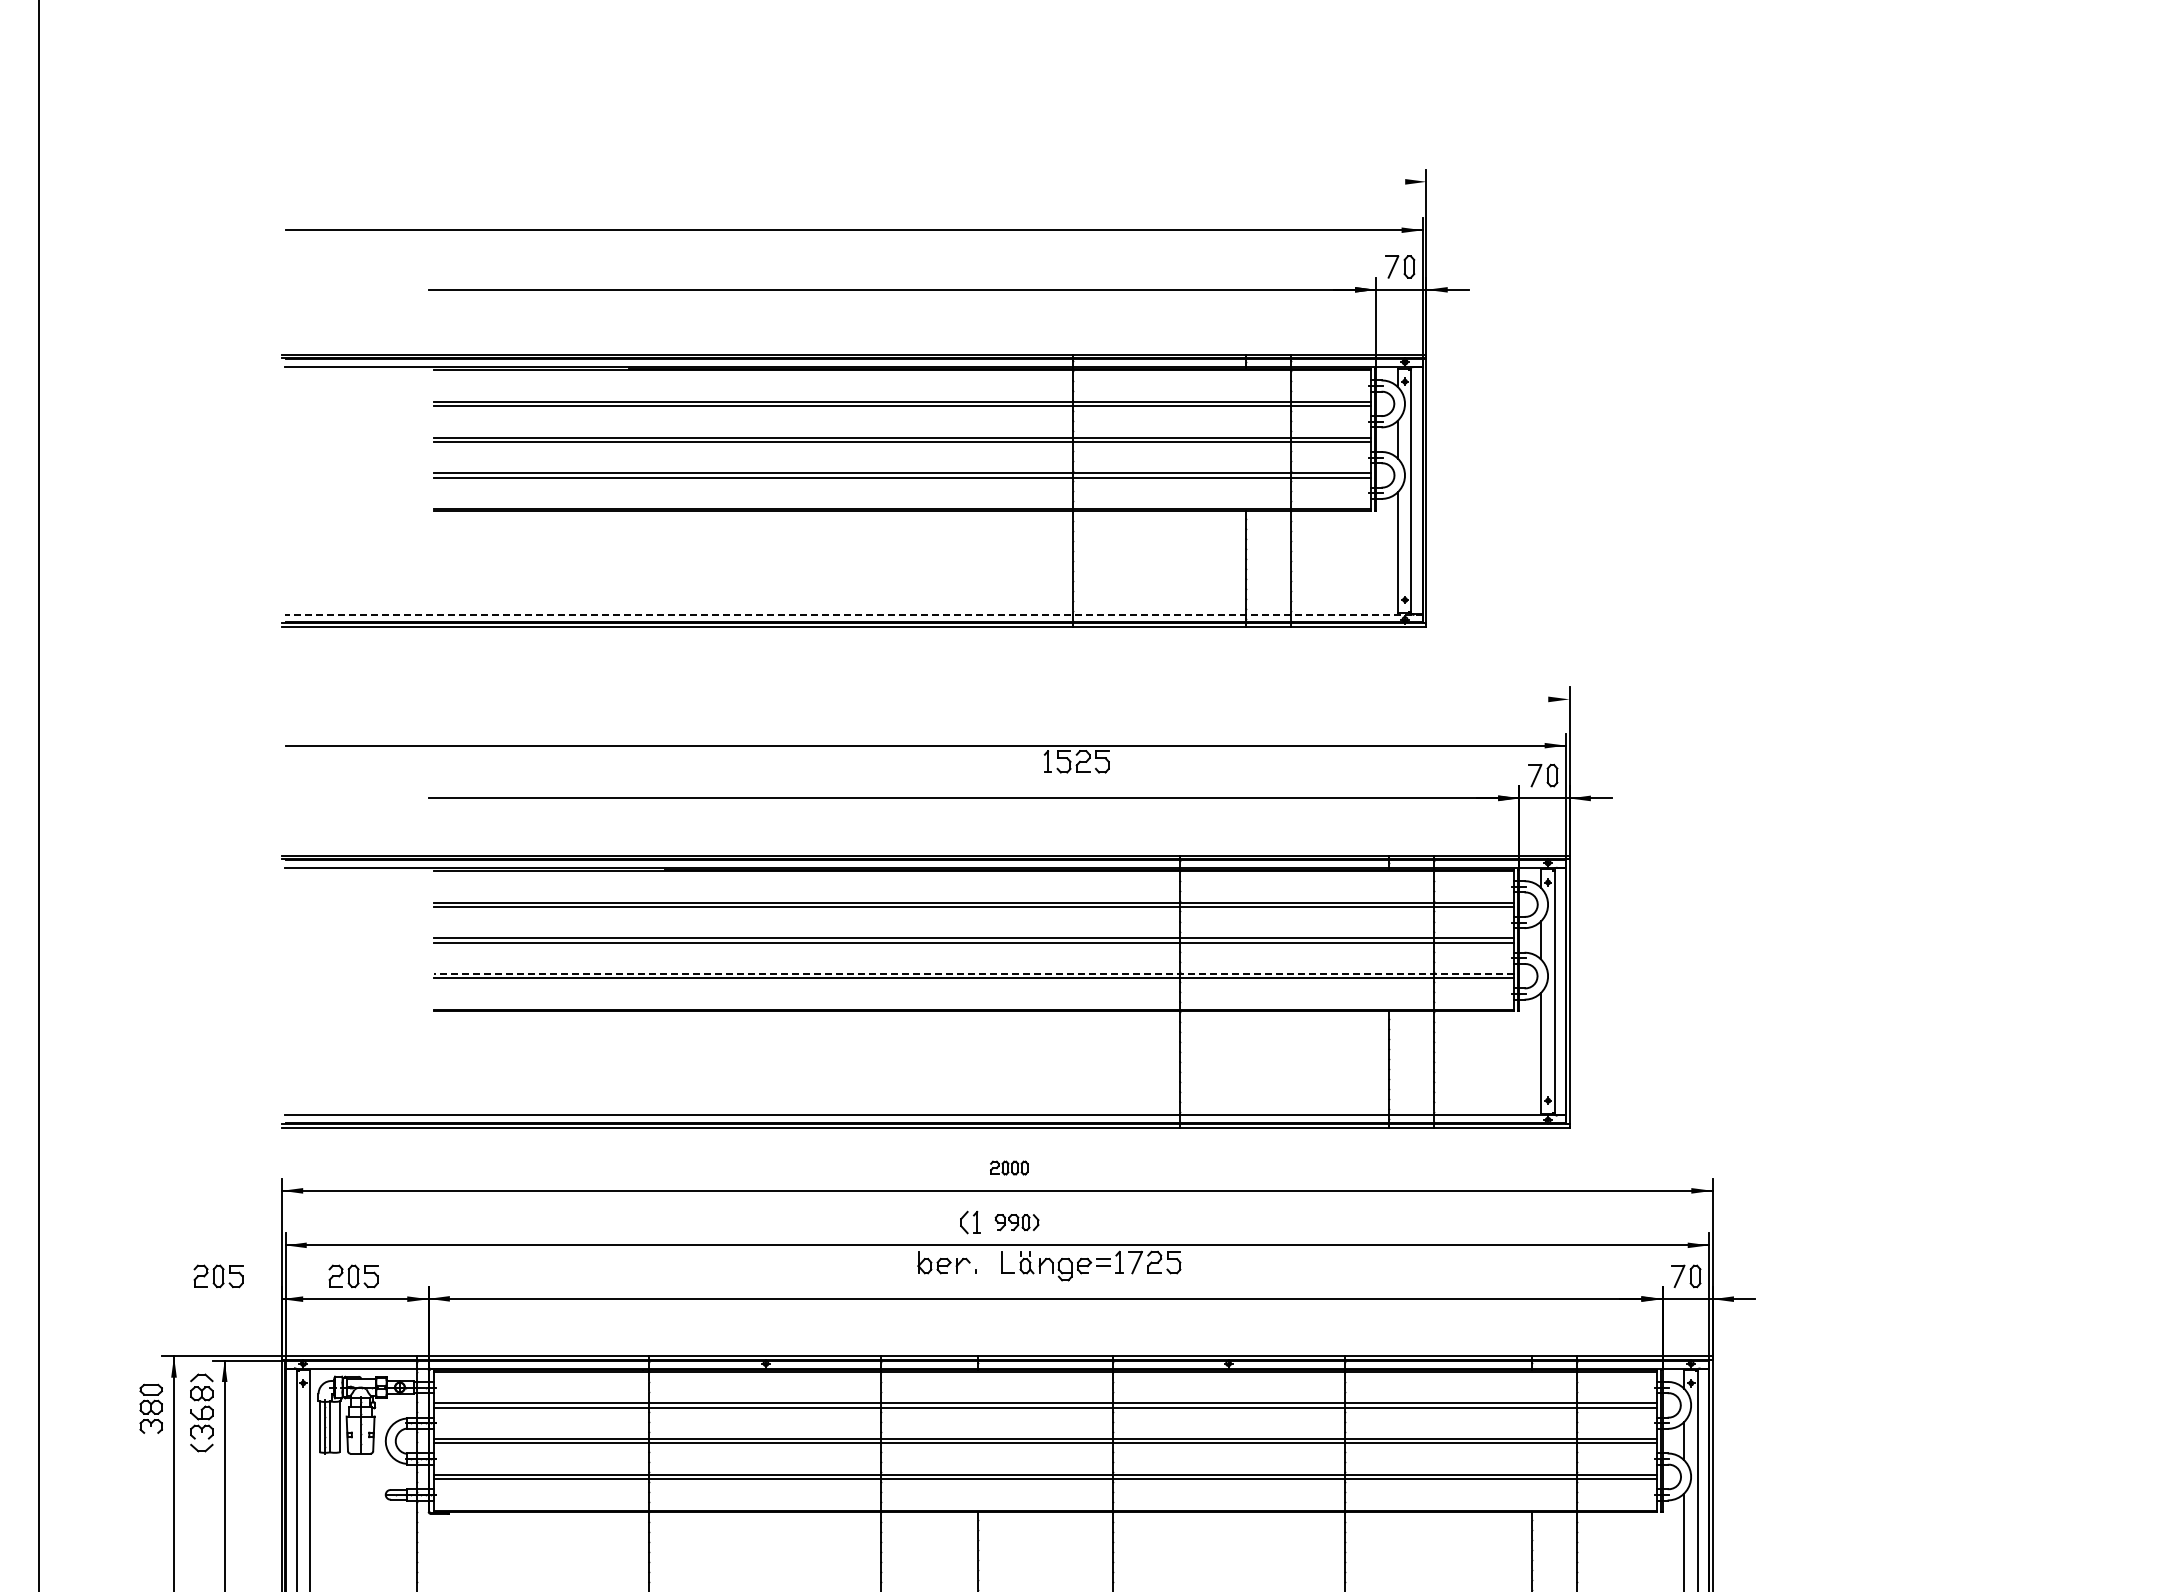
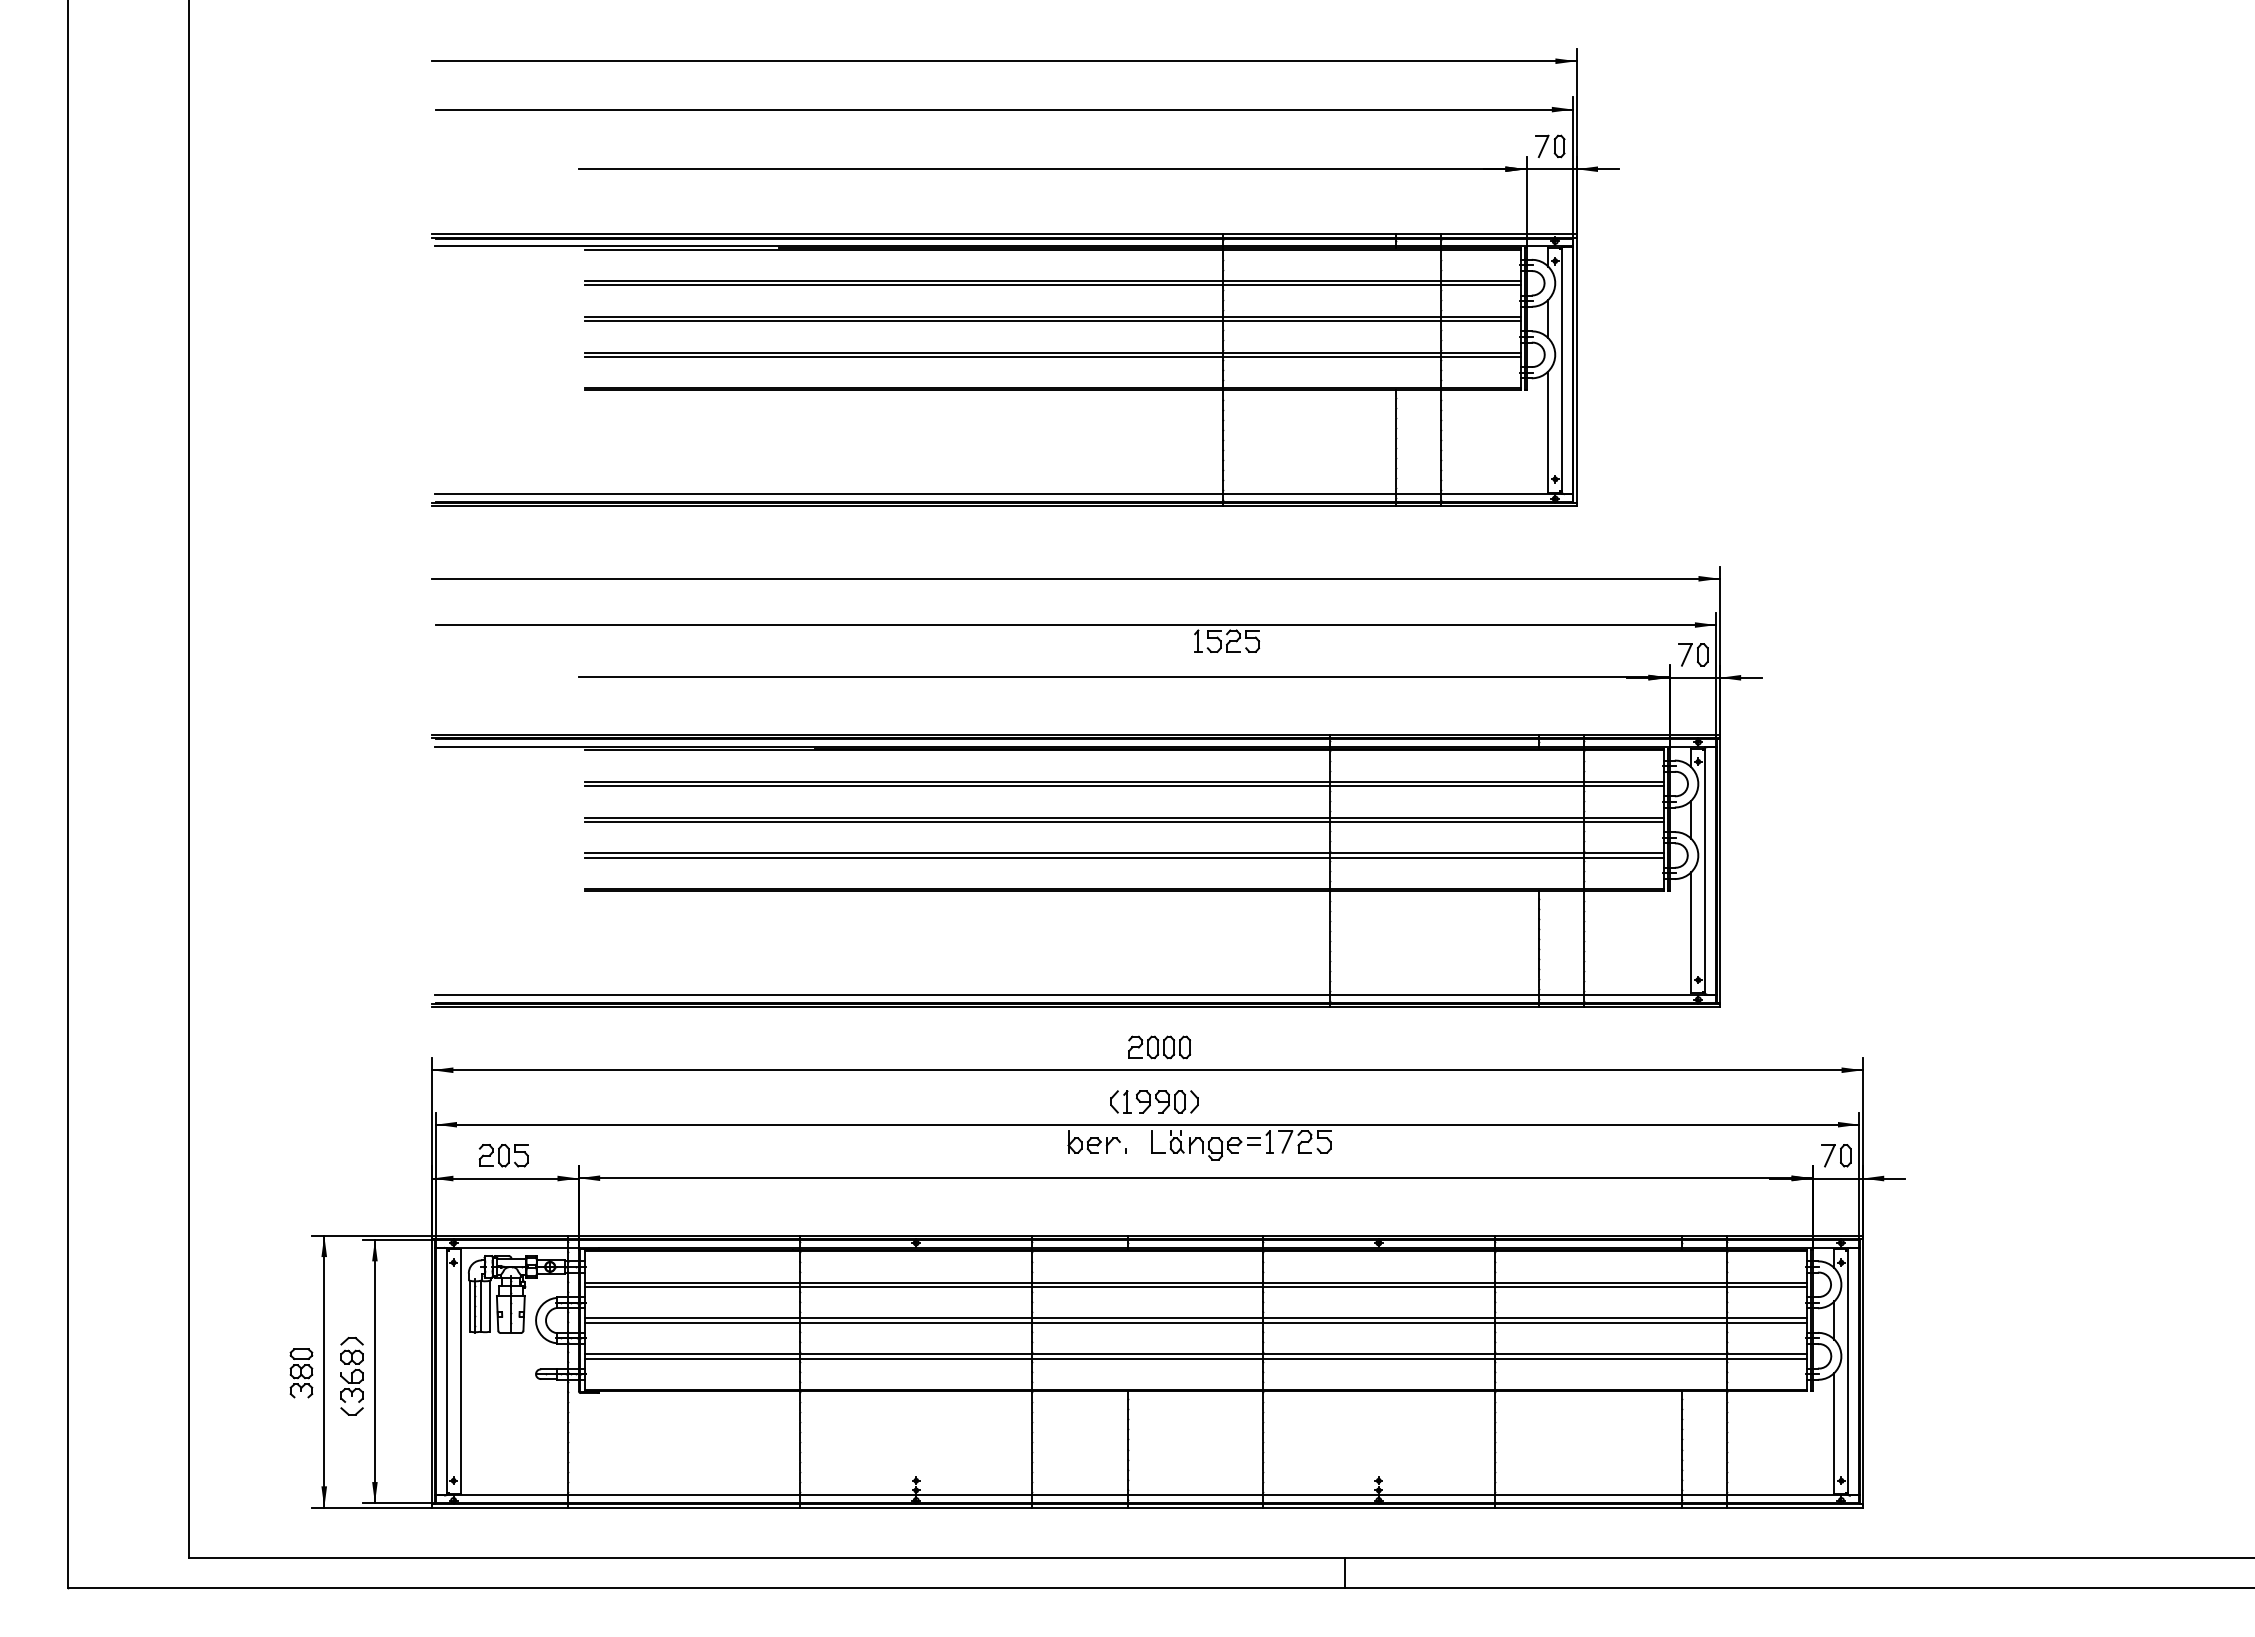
line: (854, 182) -> (1004, 61), added
line: (854, 615) -> (1004, 494), dashed -> solid
line: (925, 699) -> (1075, 578), added
line: (974, 974) -> (1124, 853), dashed -> solid
part: (1009, 1168) -> (1159, 1047), size x1.67
part: (1017, 1222) -> (1167, 1101), size x1.43
part: (218, 1276) -> (368, 1155), removed
part: (151, 1409) -> (301, 1373), moved
part: (201, 1413) -> (351, 1376), moved

